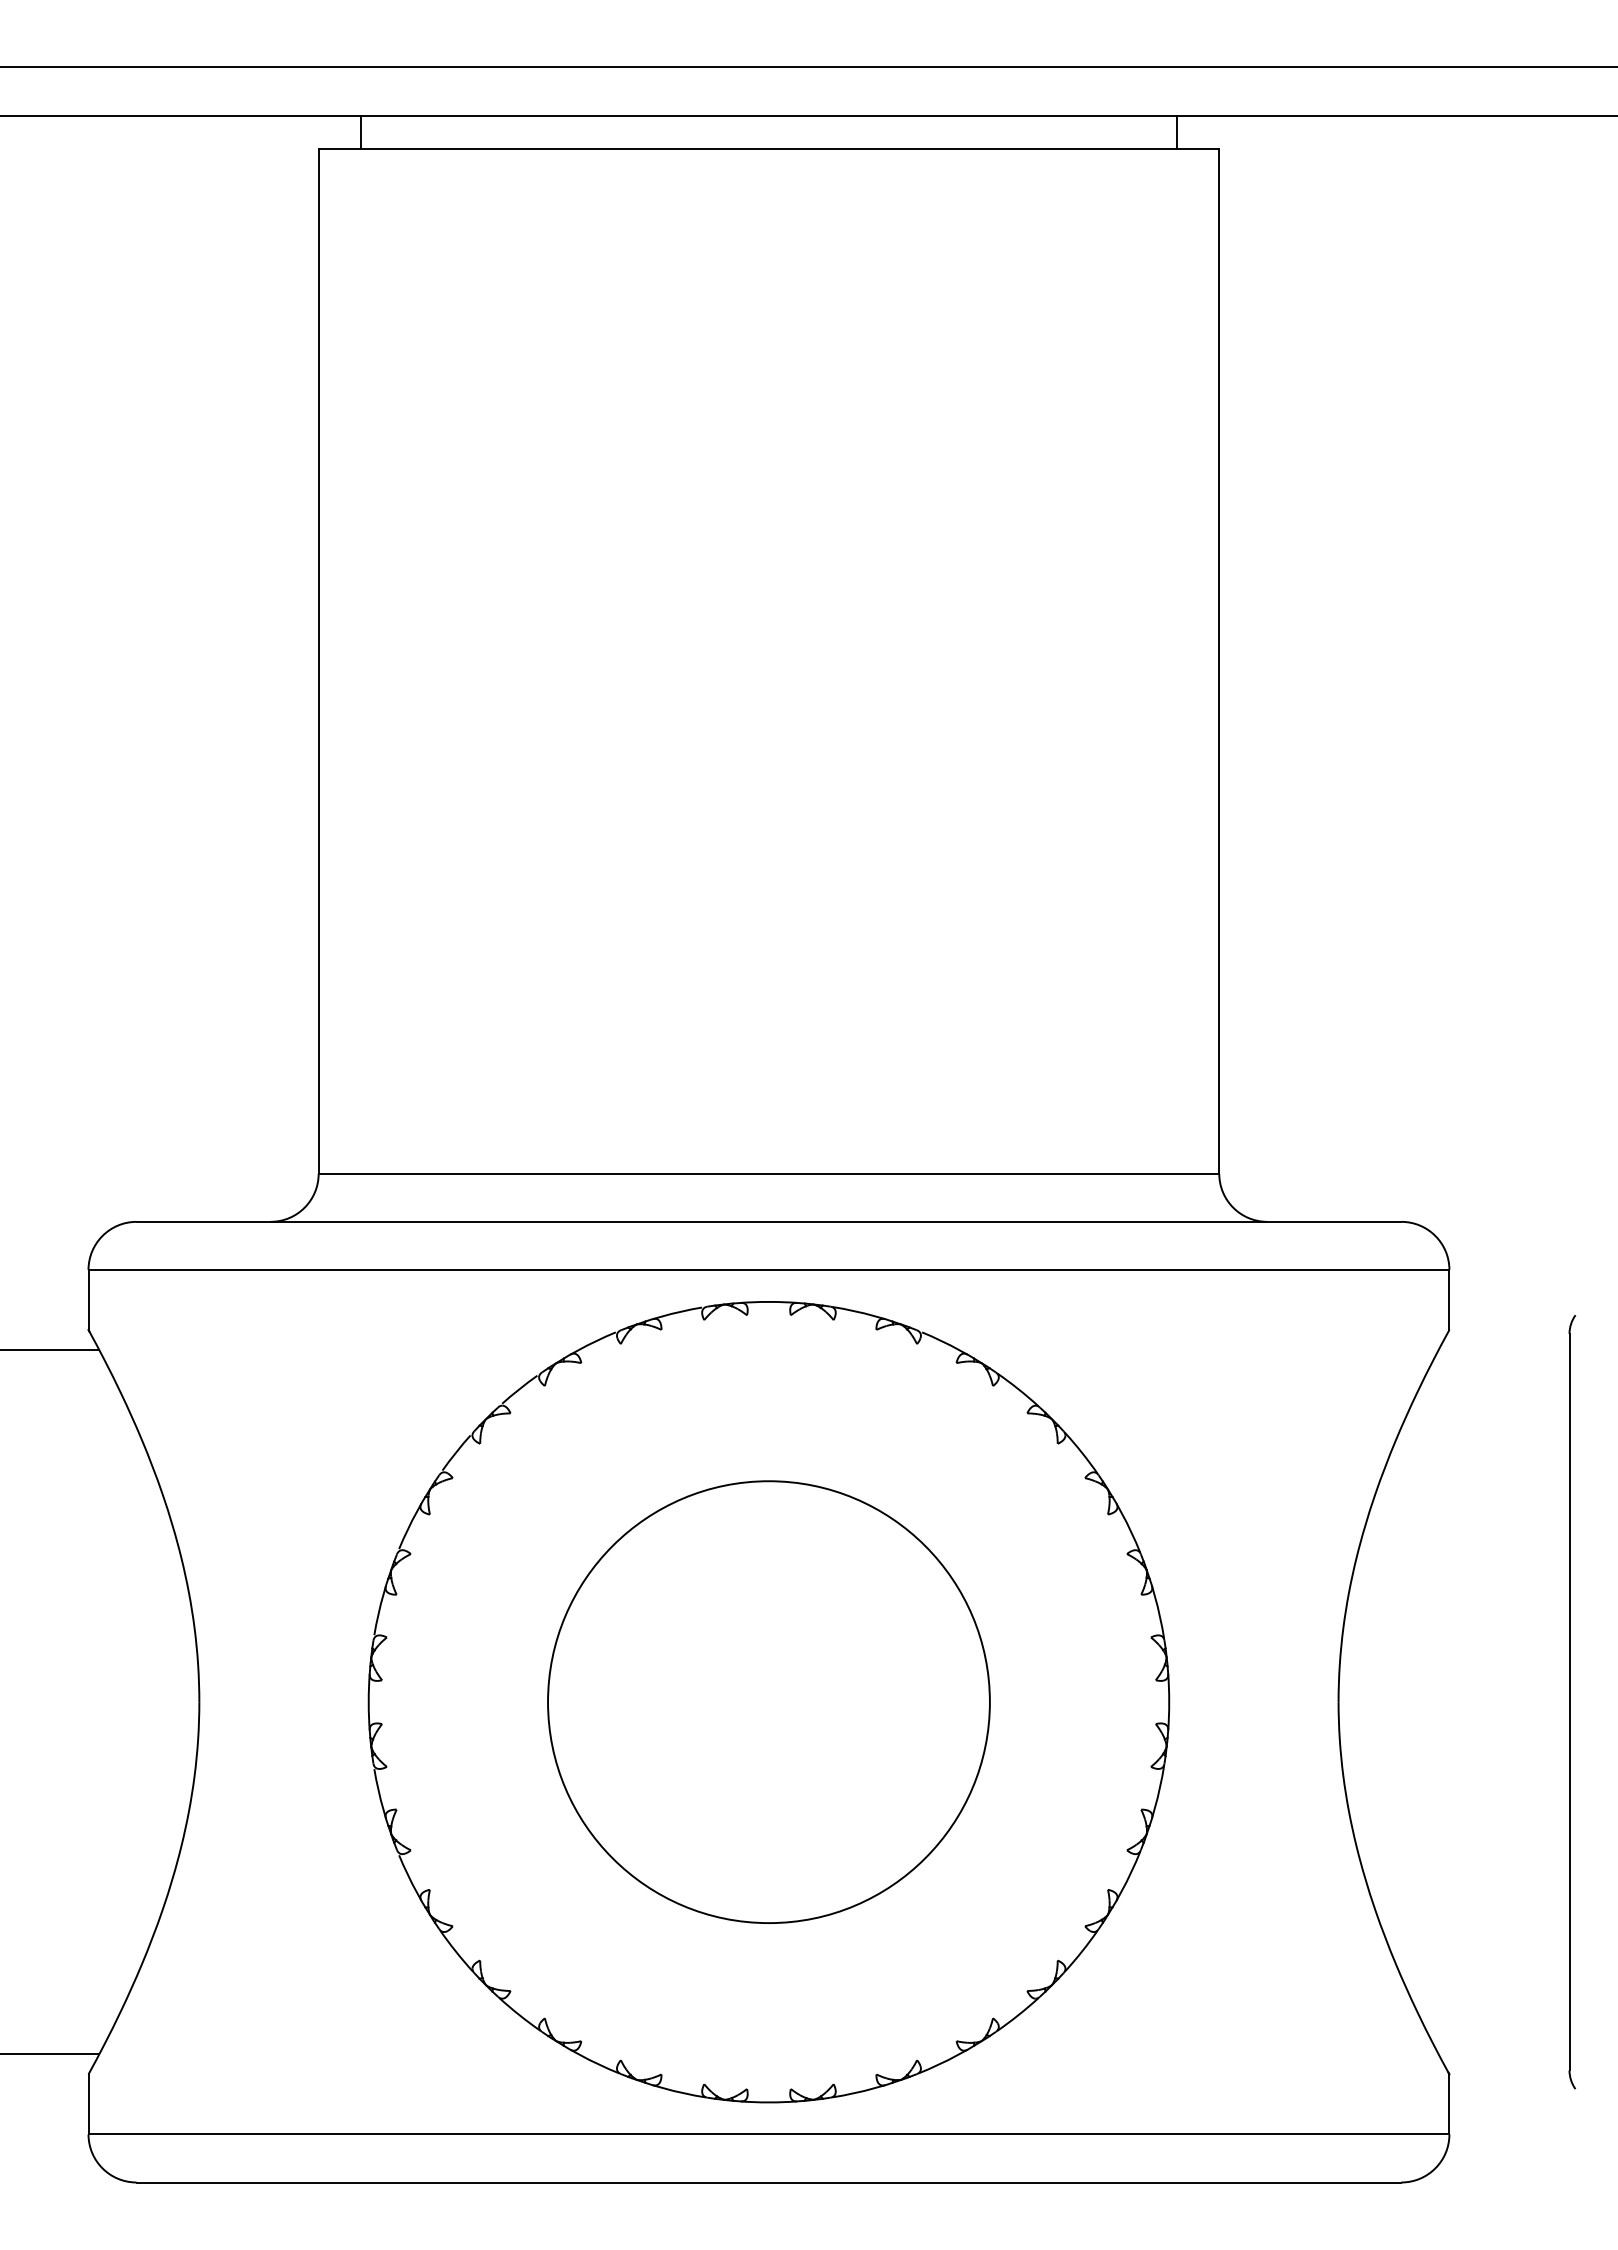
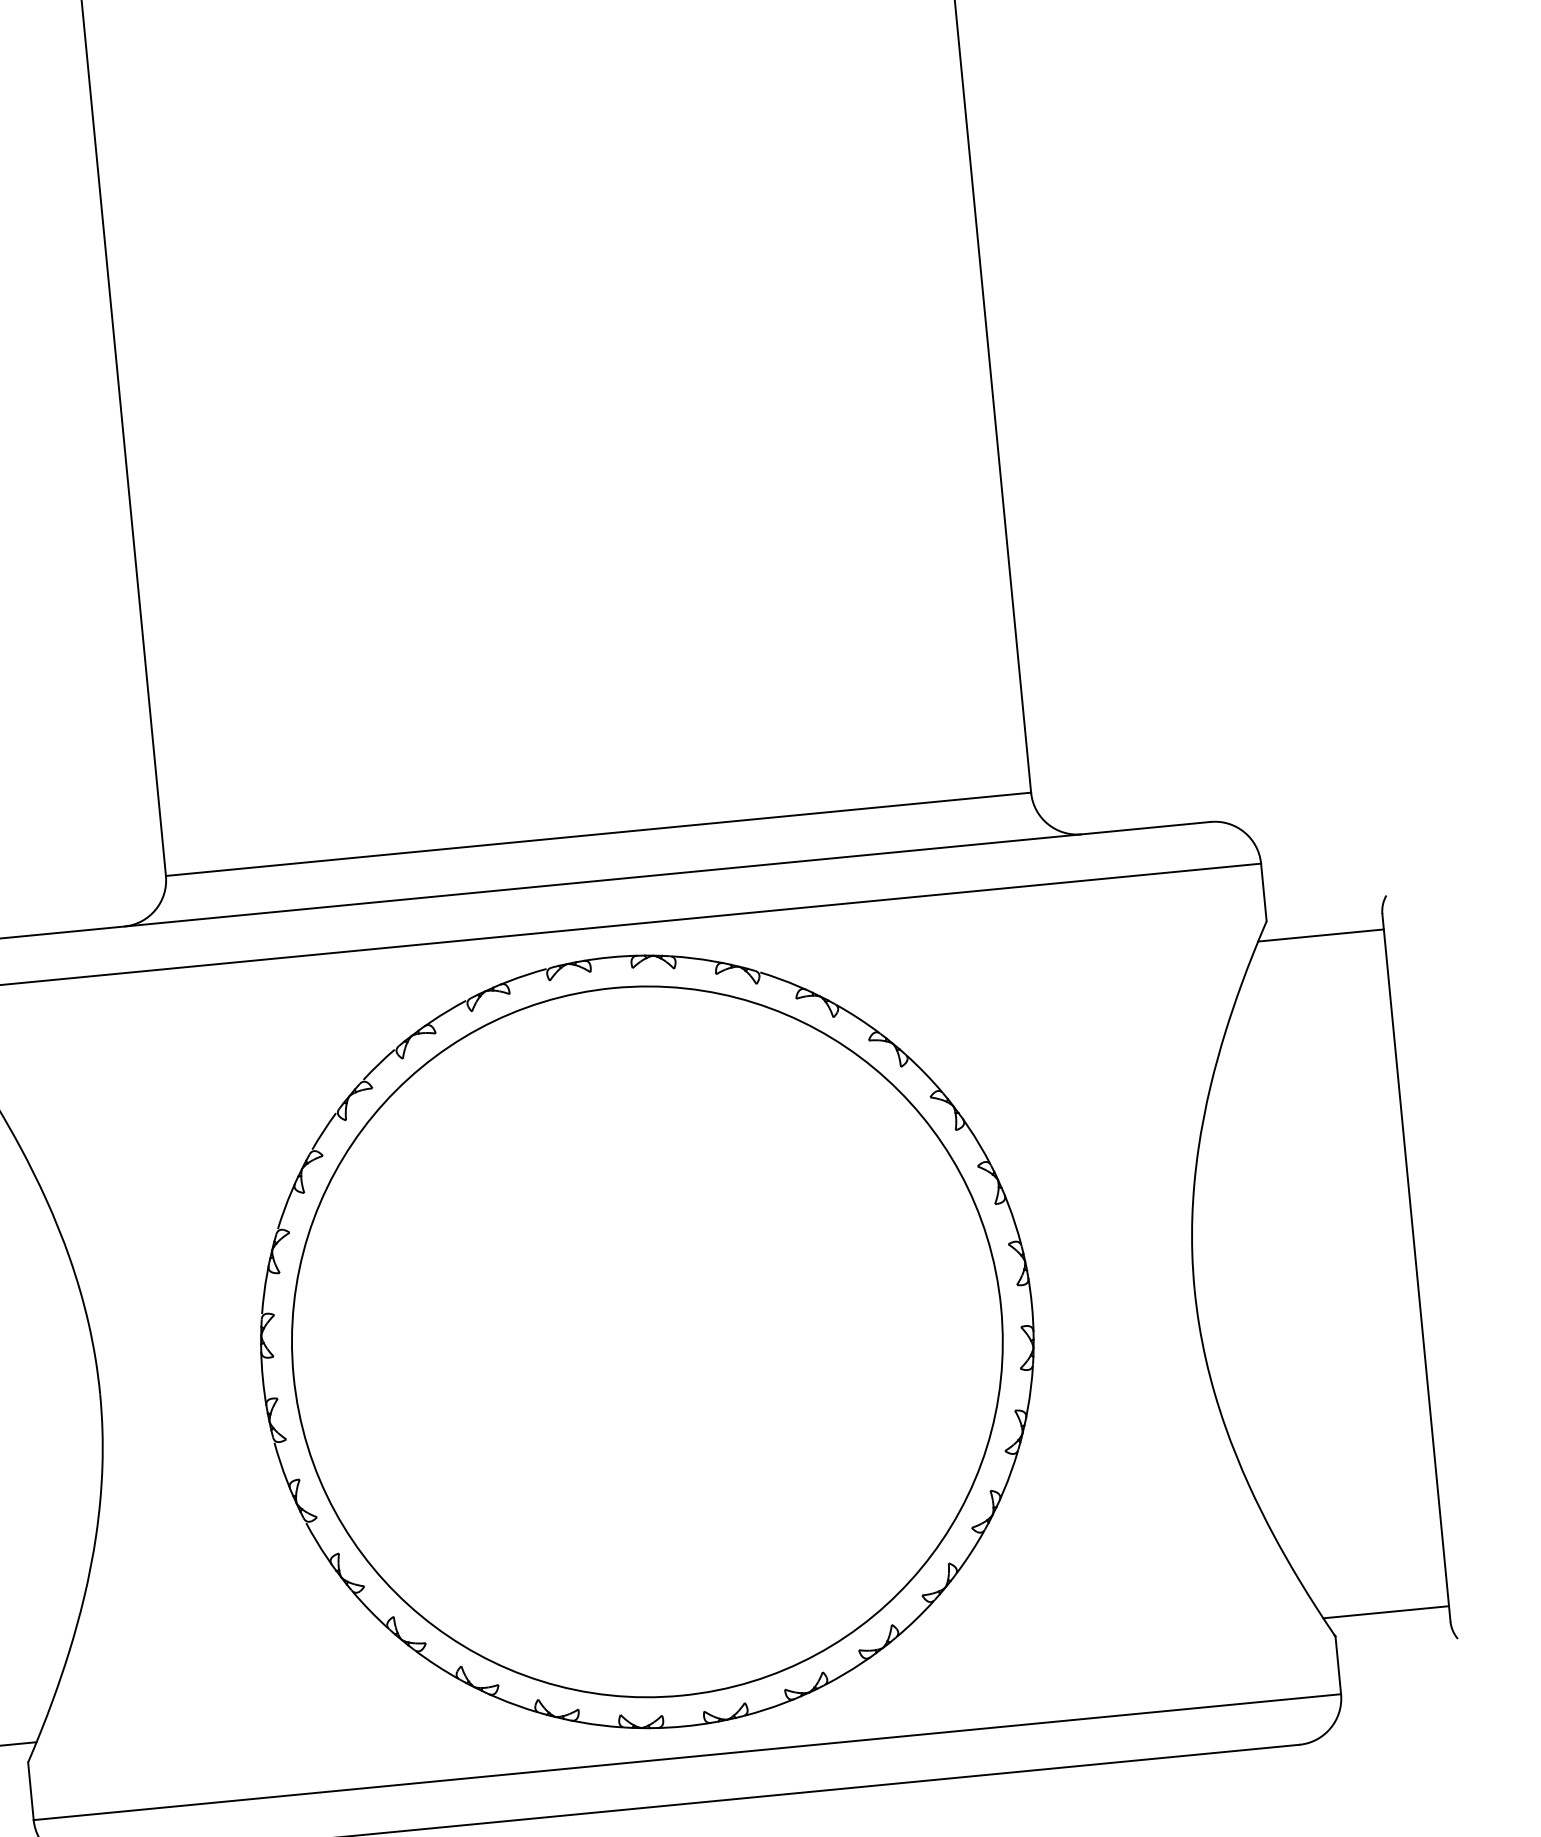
line: (1503, 1349) -> (1320, 935), added
circle: (768, 1701) -> (646, 1341), size x1.67
line: (1503, 2054) -> (1385, 1612), added

